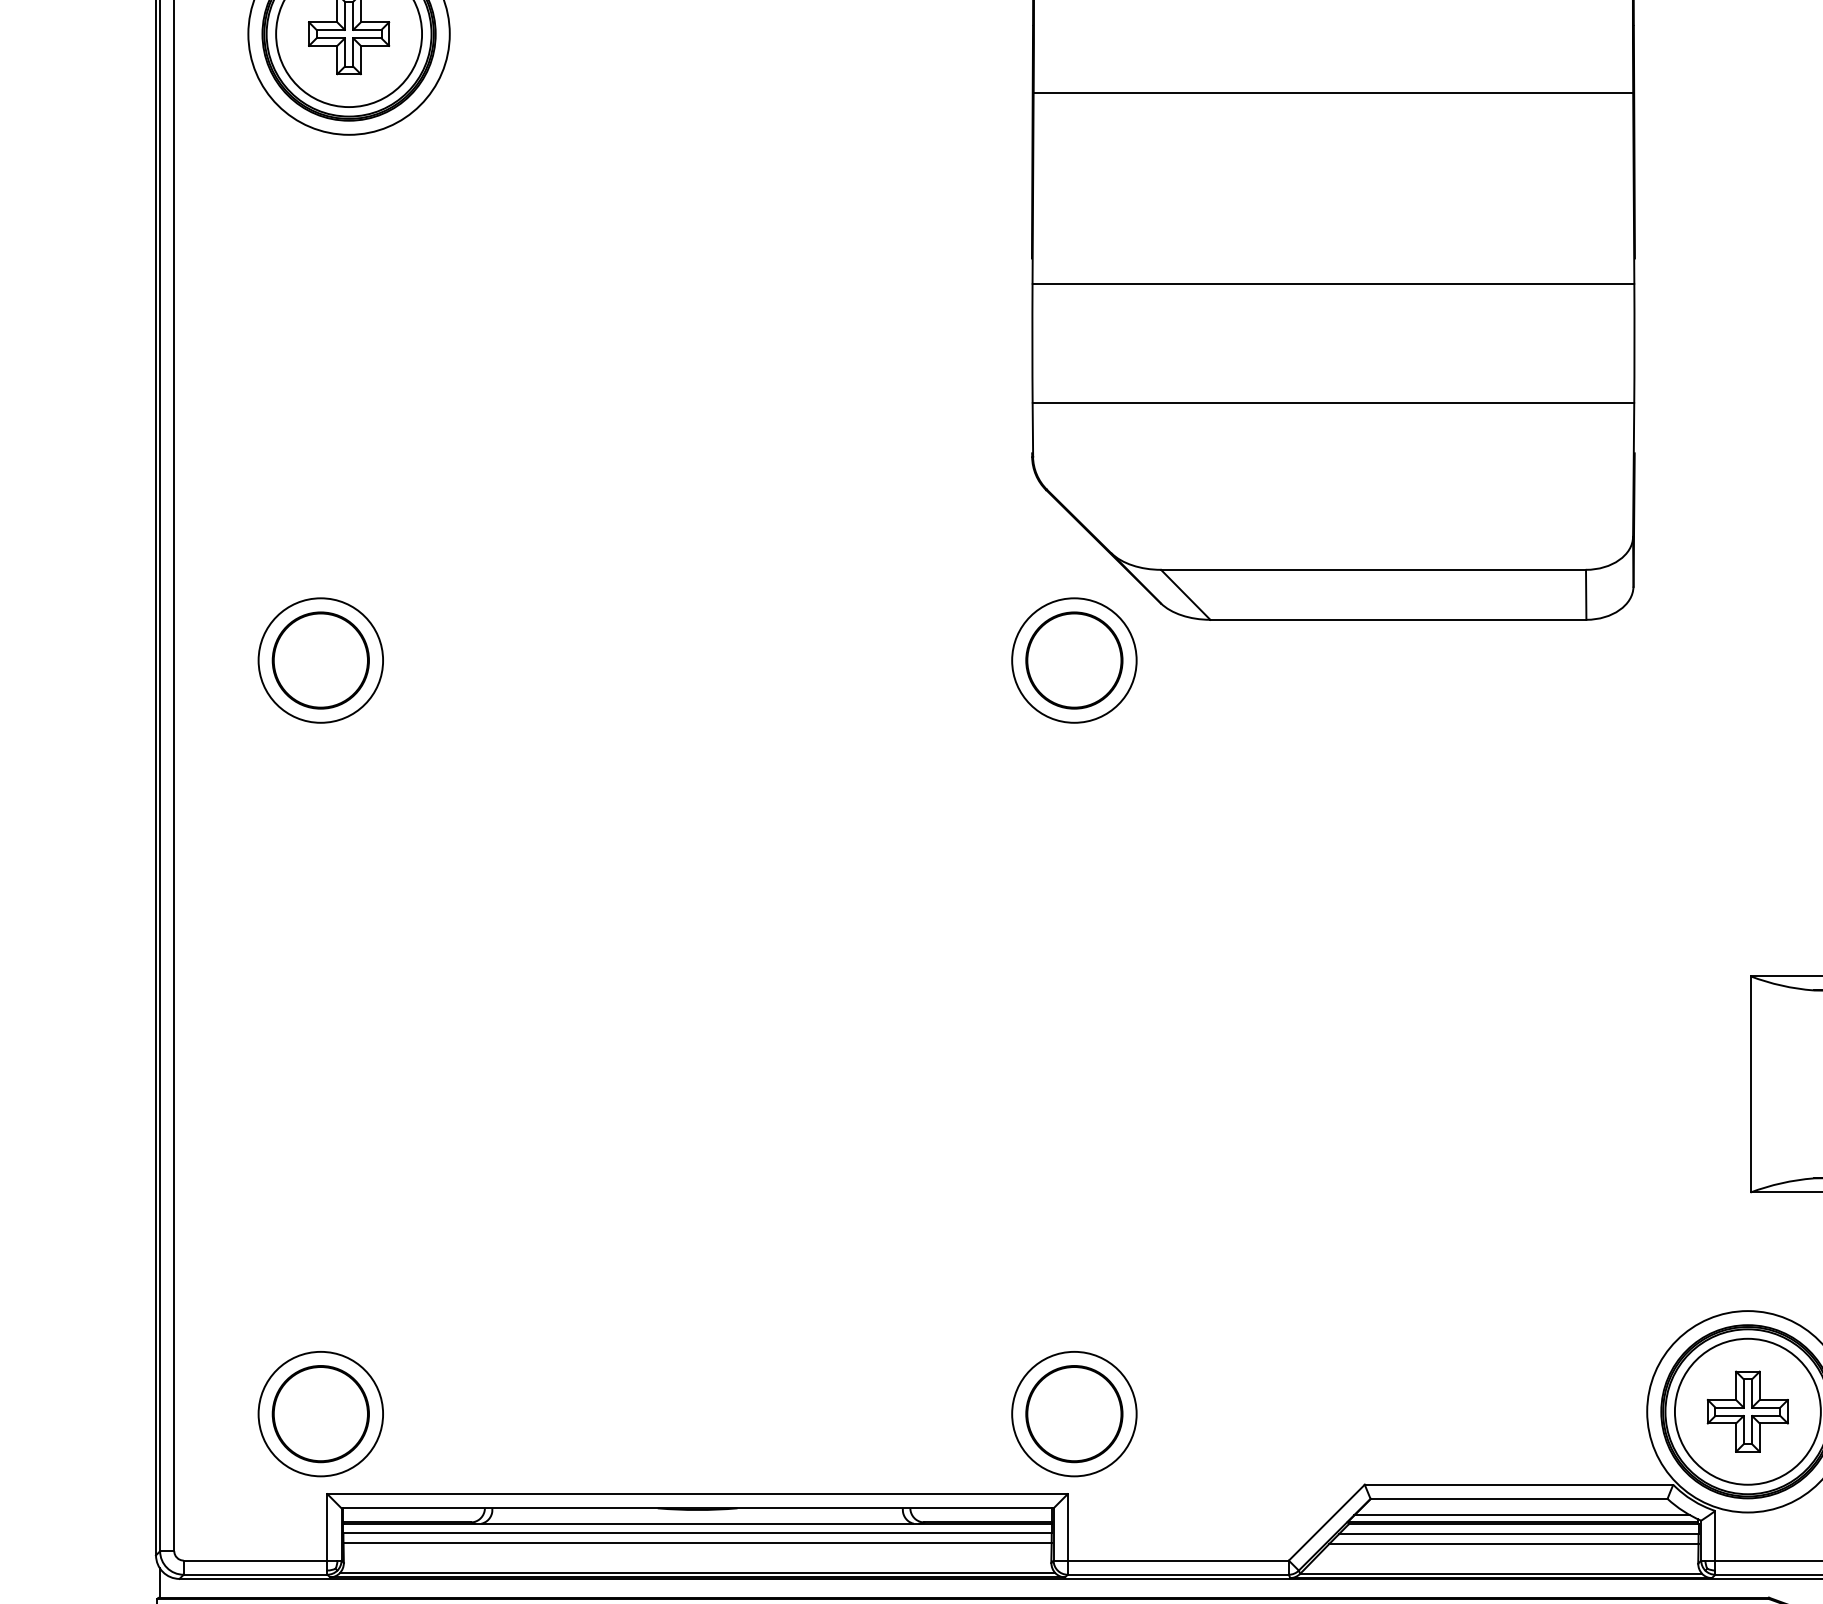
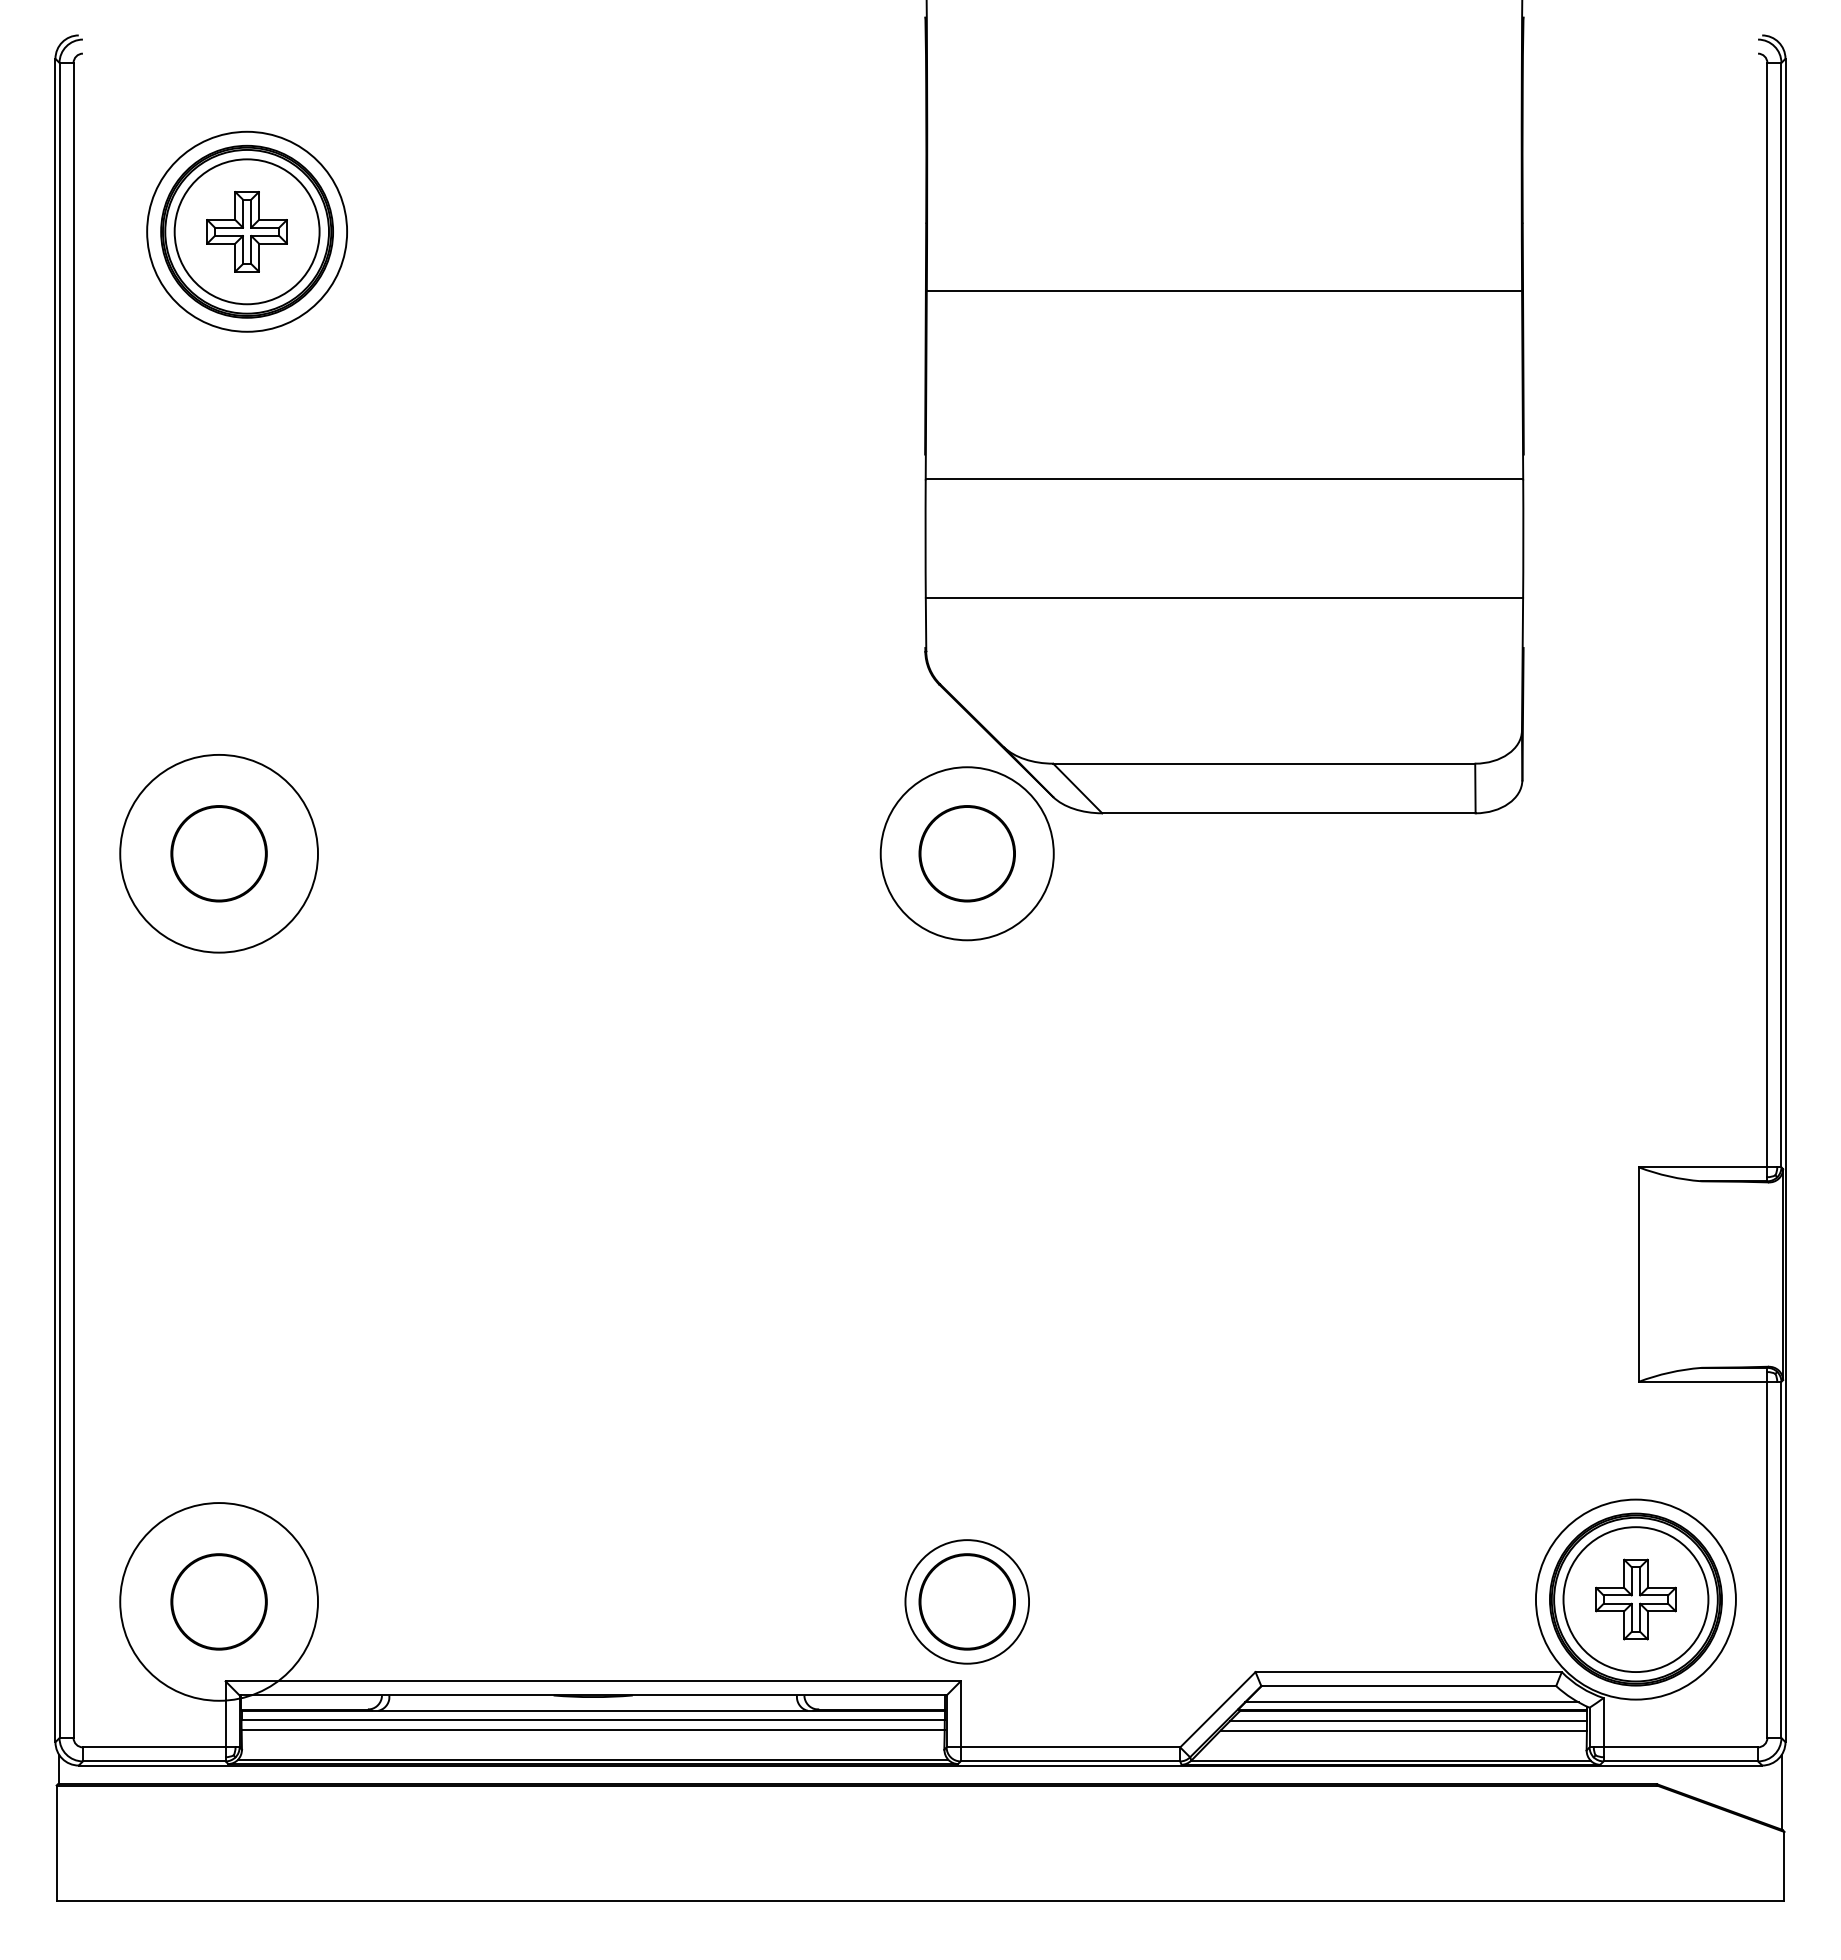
circle: (320, 660) -> (218, 853), size x1.6
circle: (1074, 660) -> (967, 853), size x1.4
circle: (320, 1413) -> (218, 1601), size x1.6

